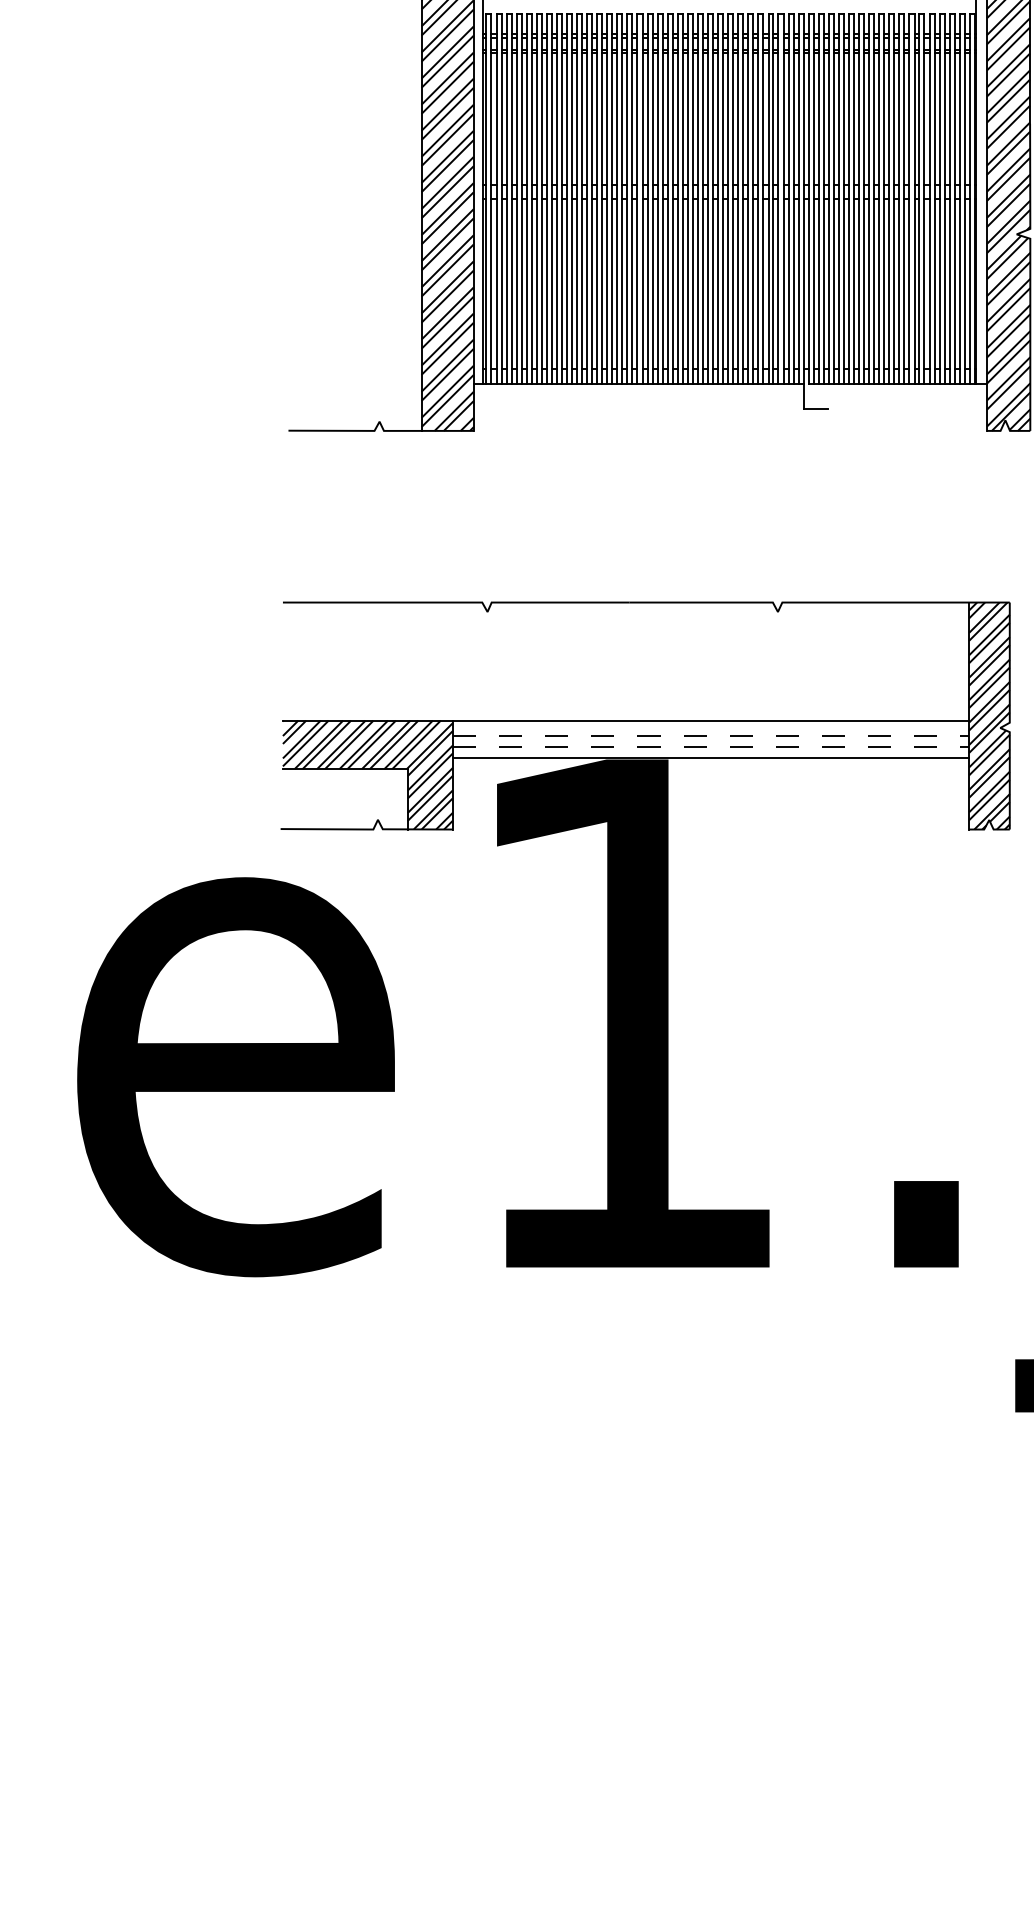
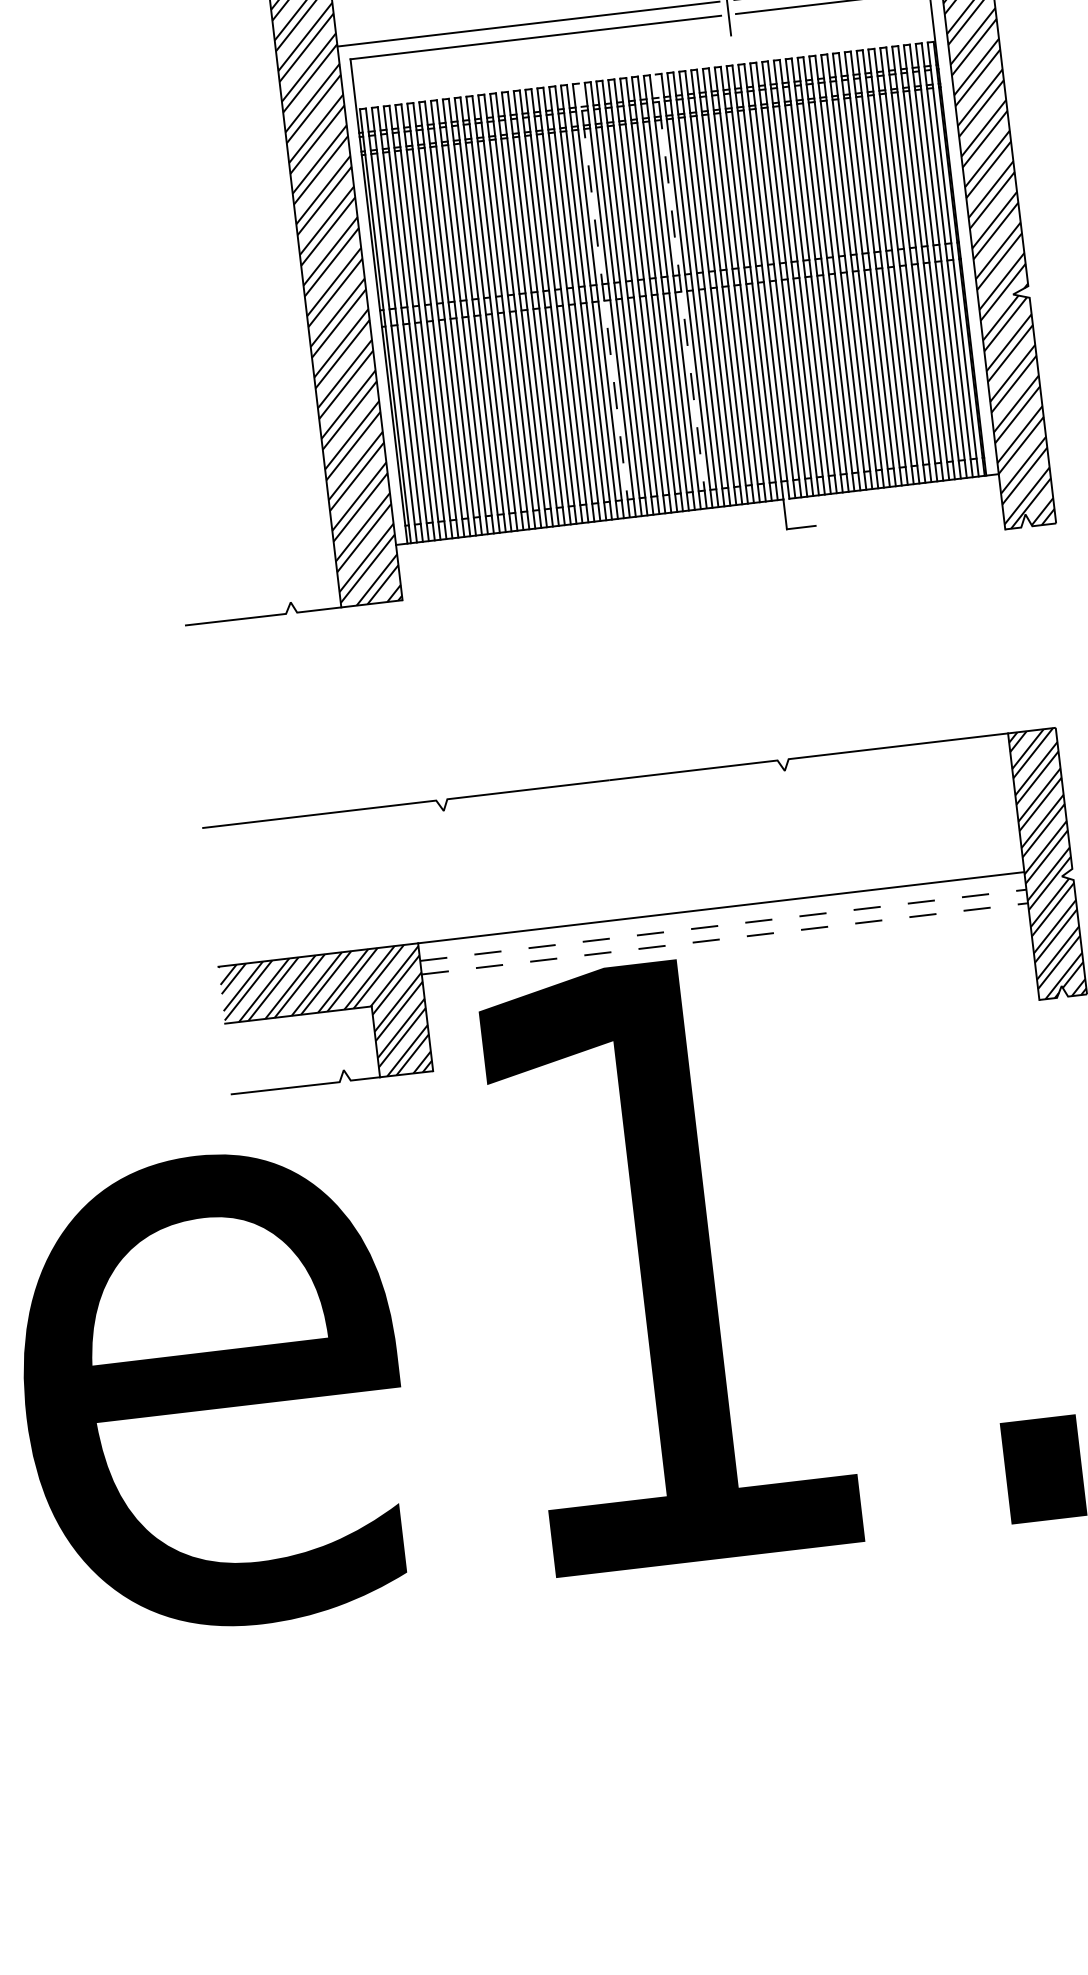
line: (672, 199) -> (604, 301), solid -> dashed
line: (738, 199) -> (681, 291), solid -> dashed
line: (710, 757) -> (725, 951), removed

